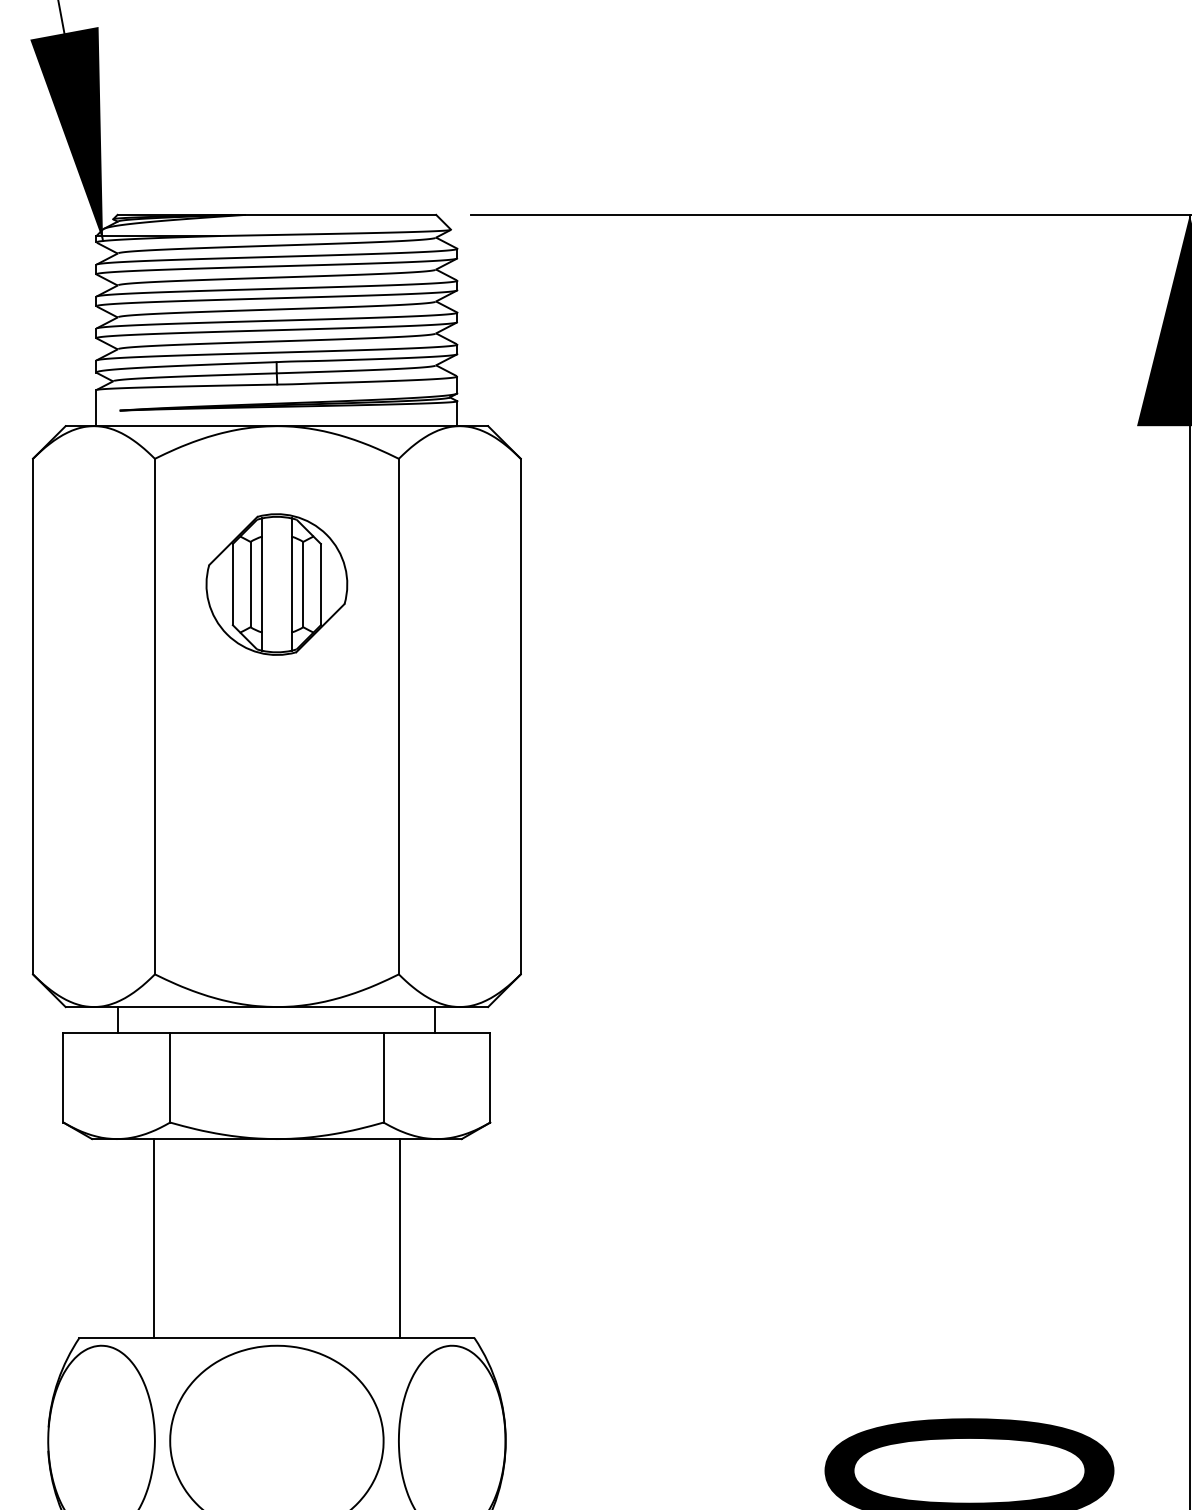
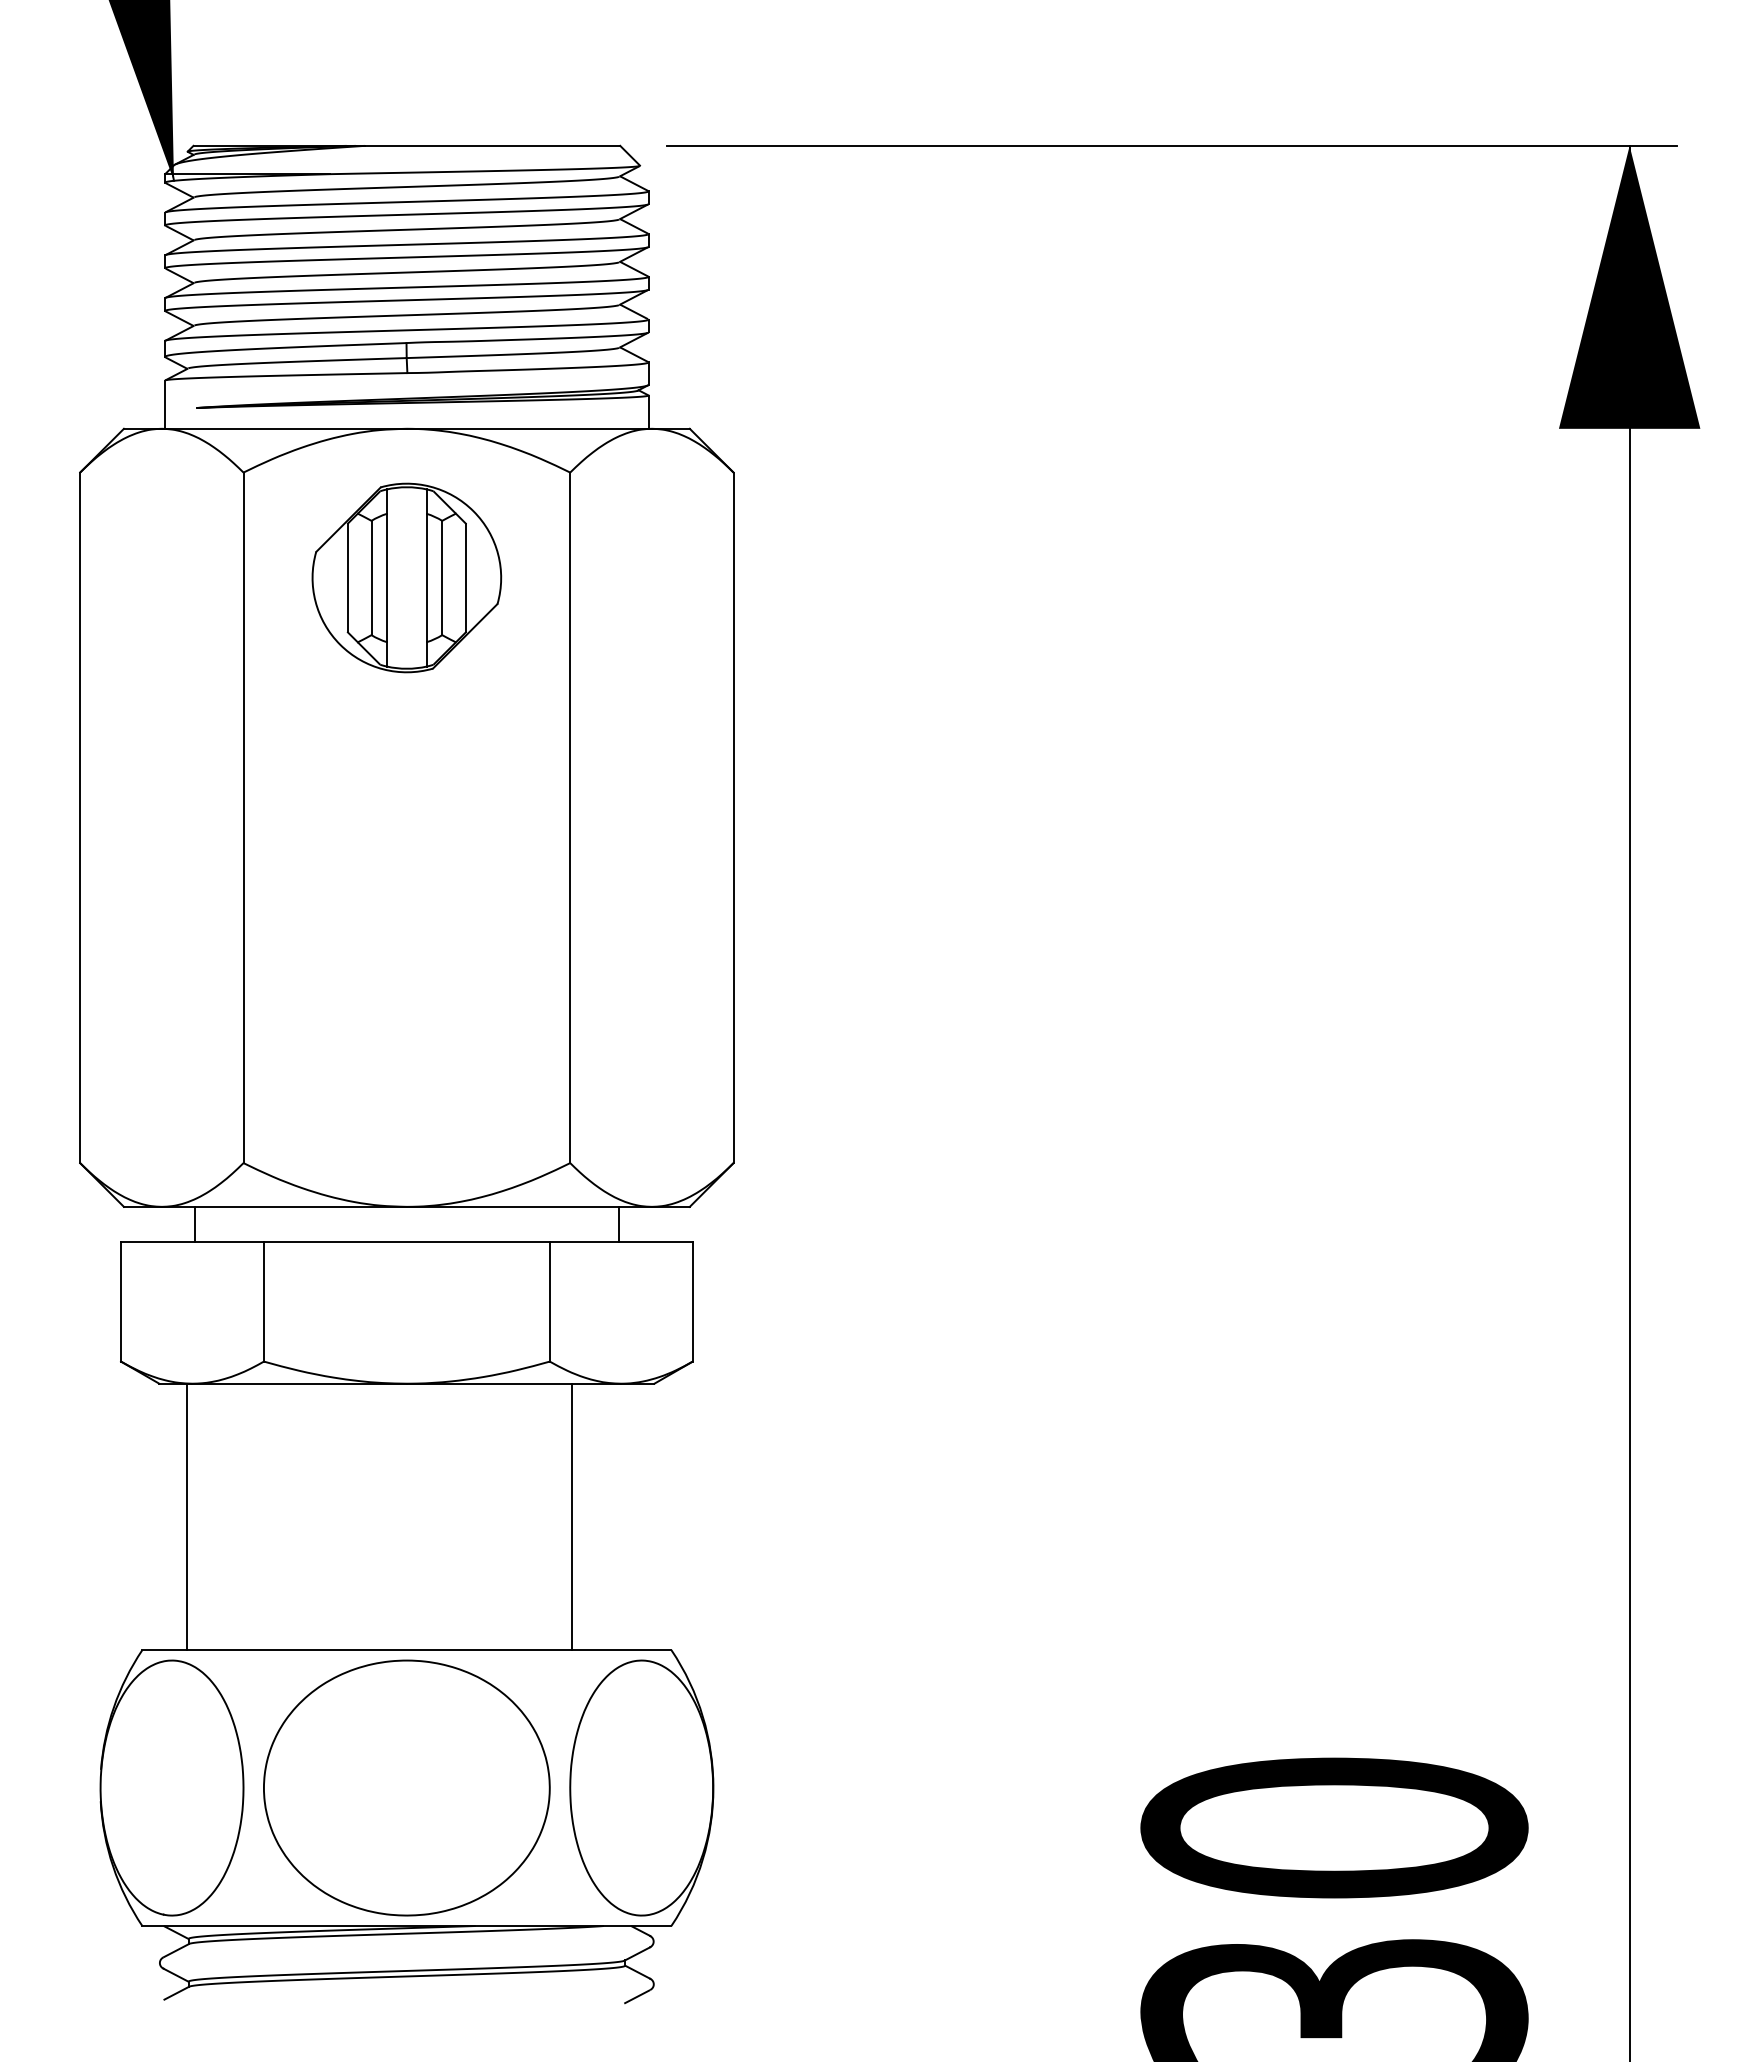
part: (276, 584) -> (406, 577), moved
line: (153, 1238) -> (186, 1516), moved

